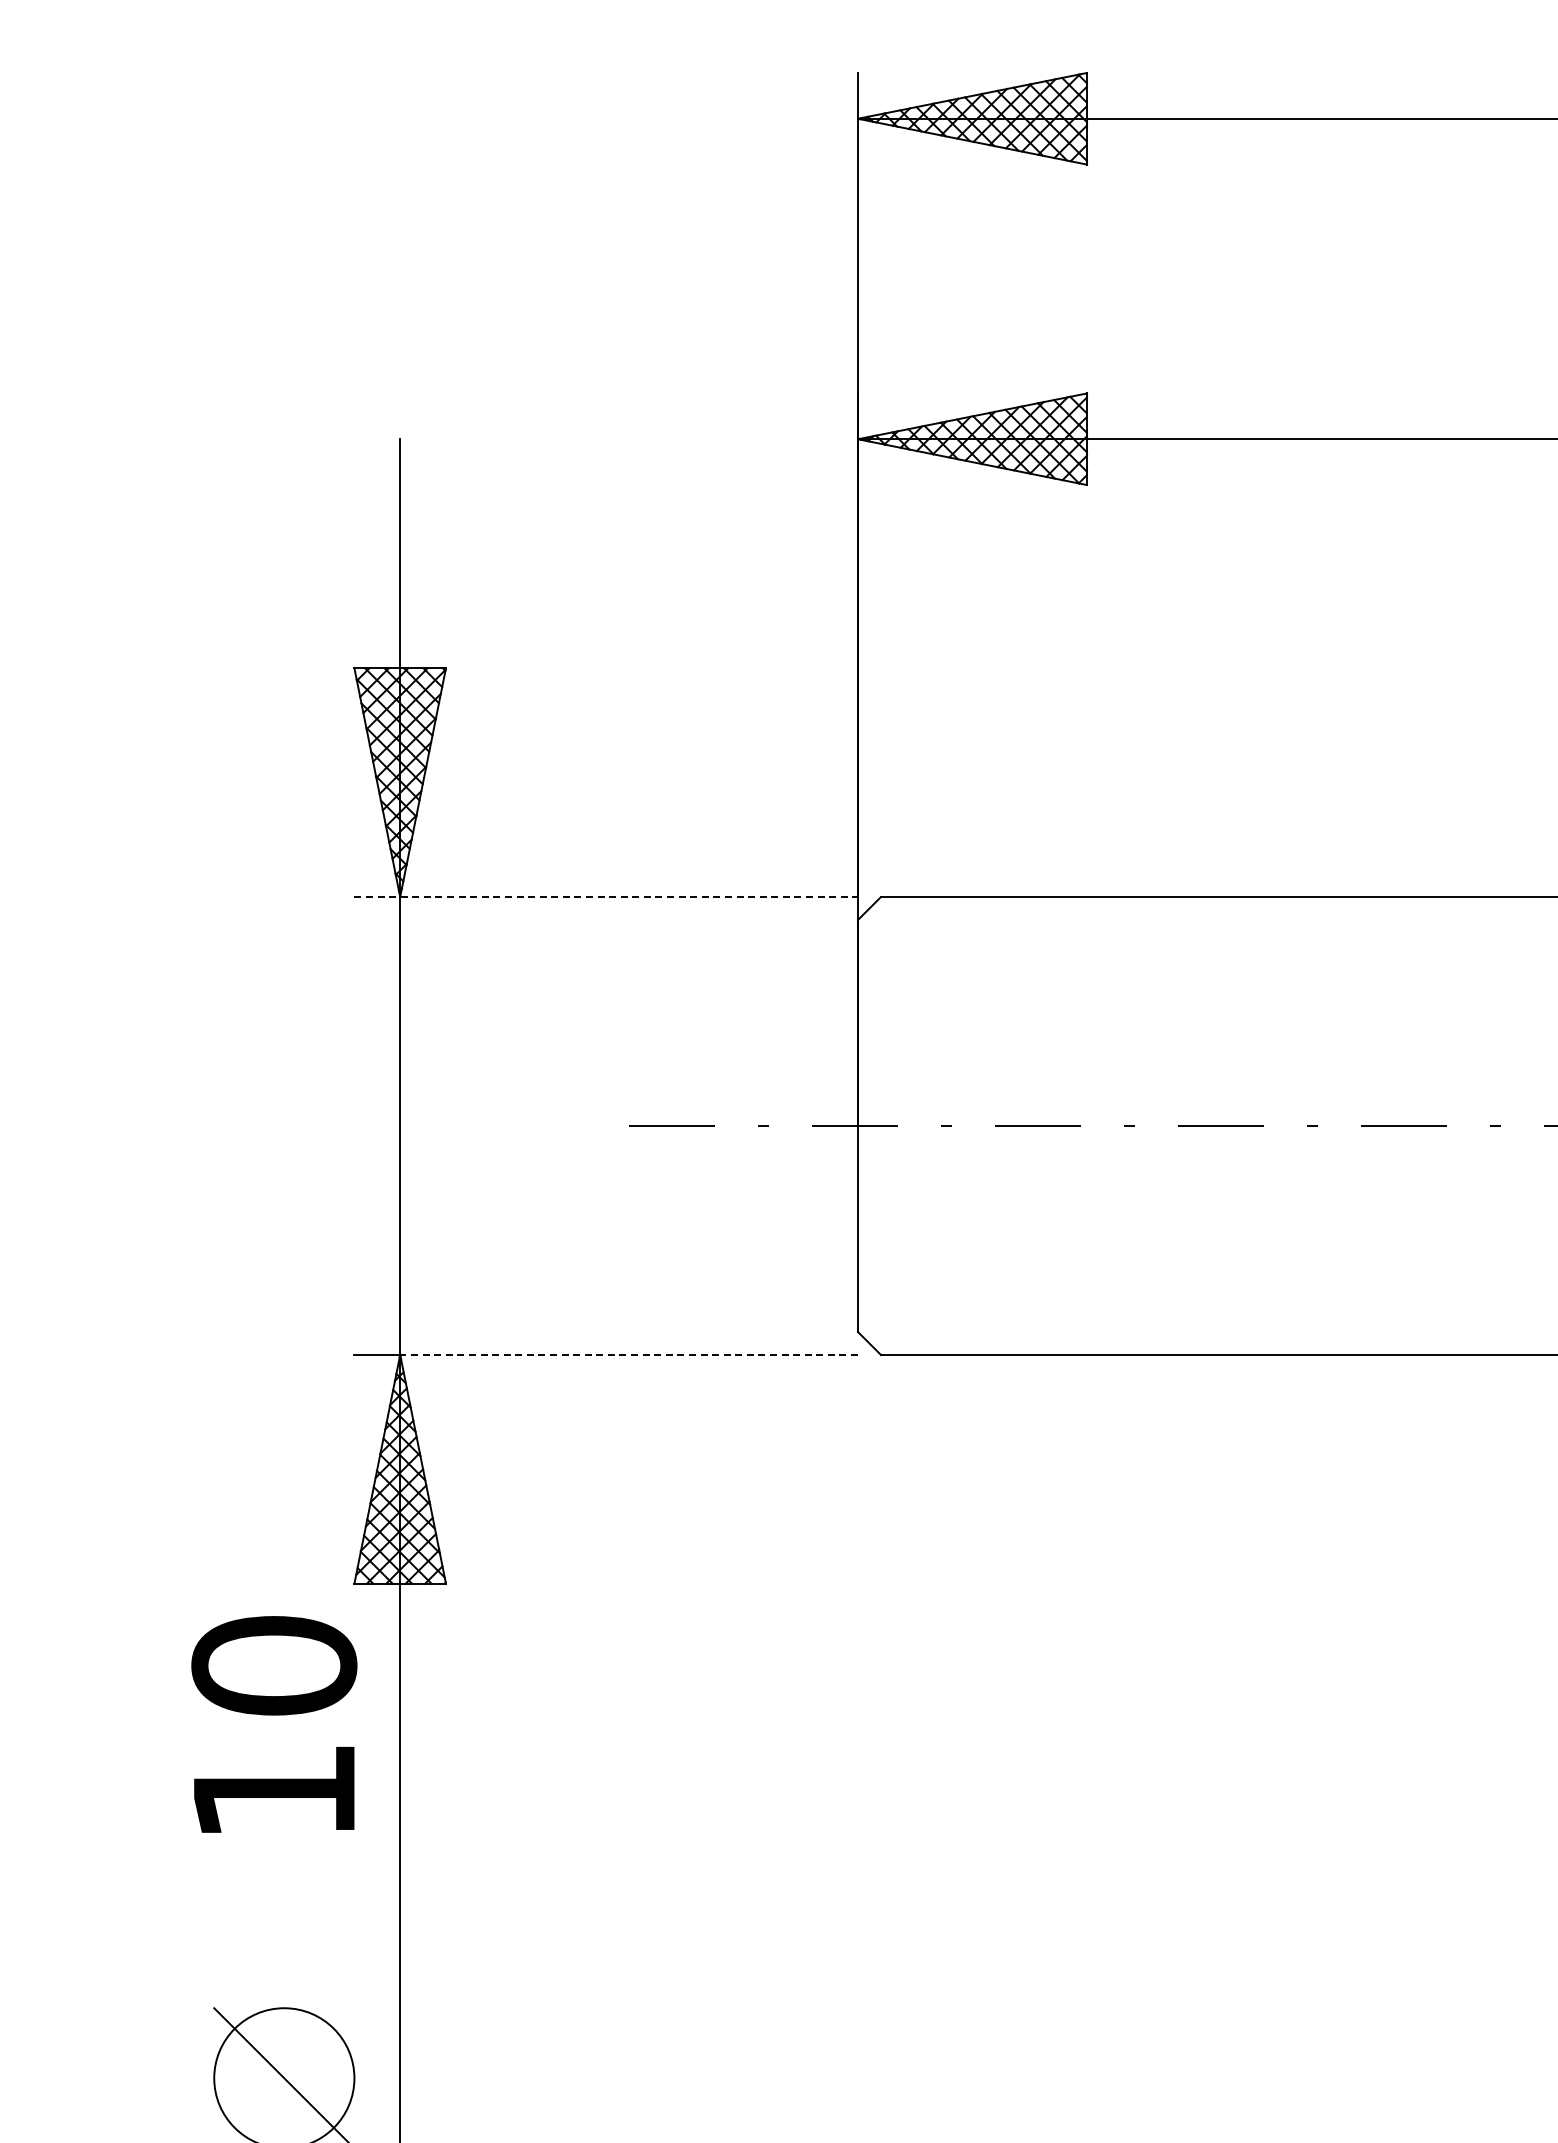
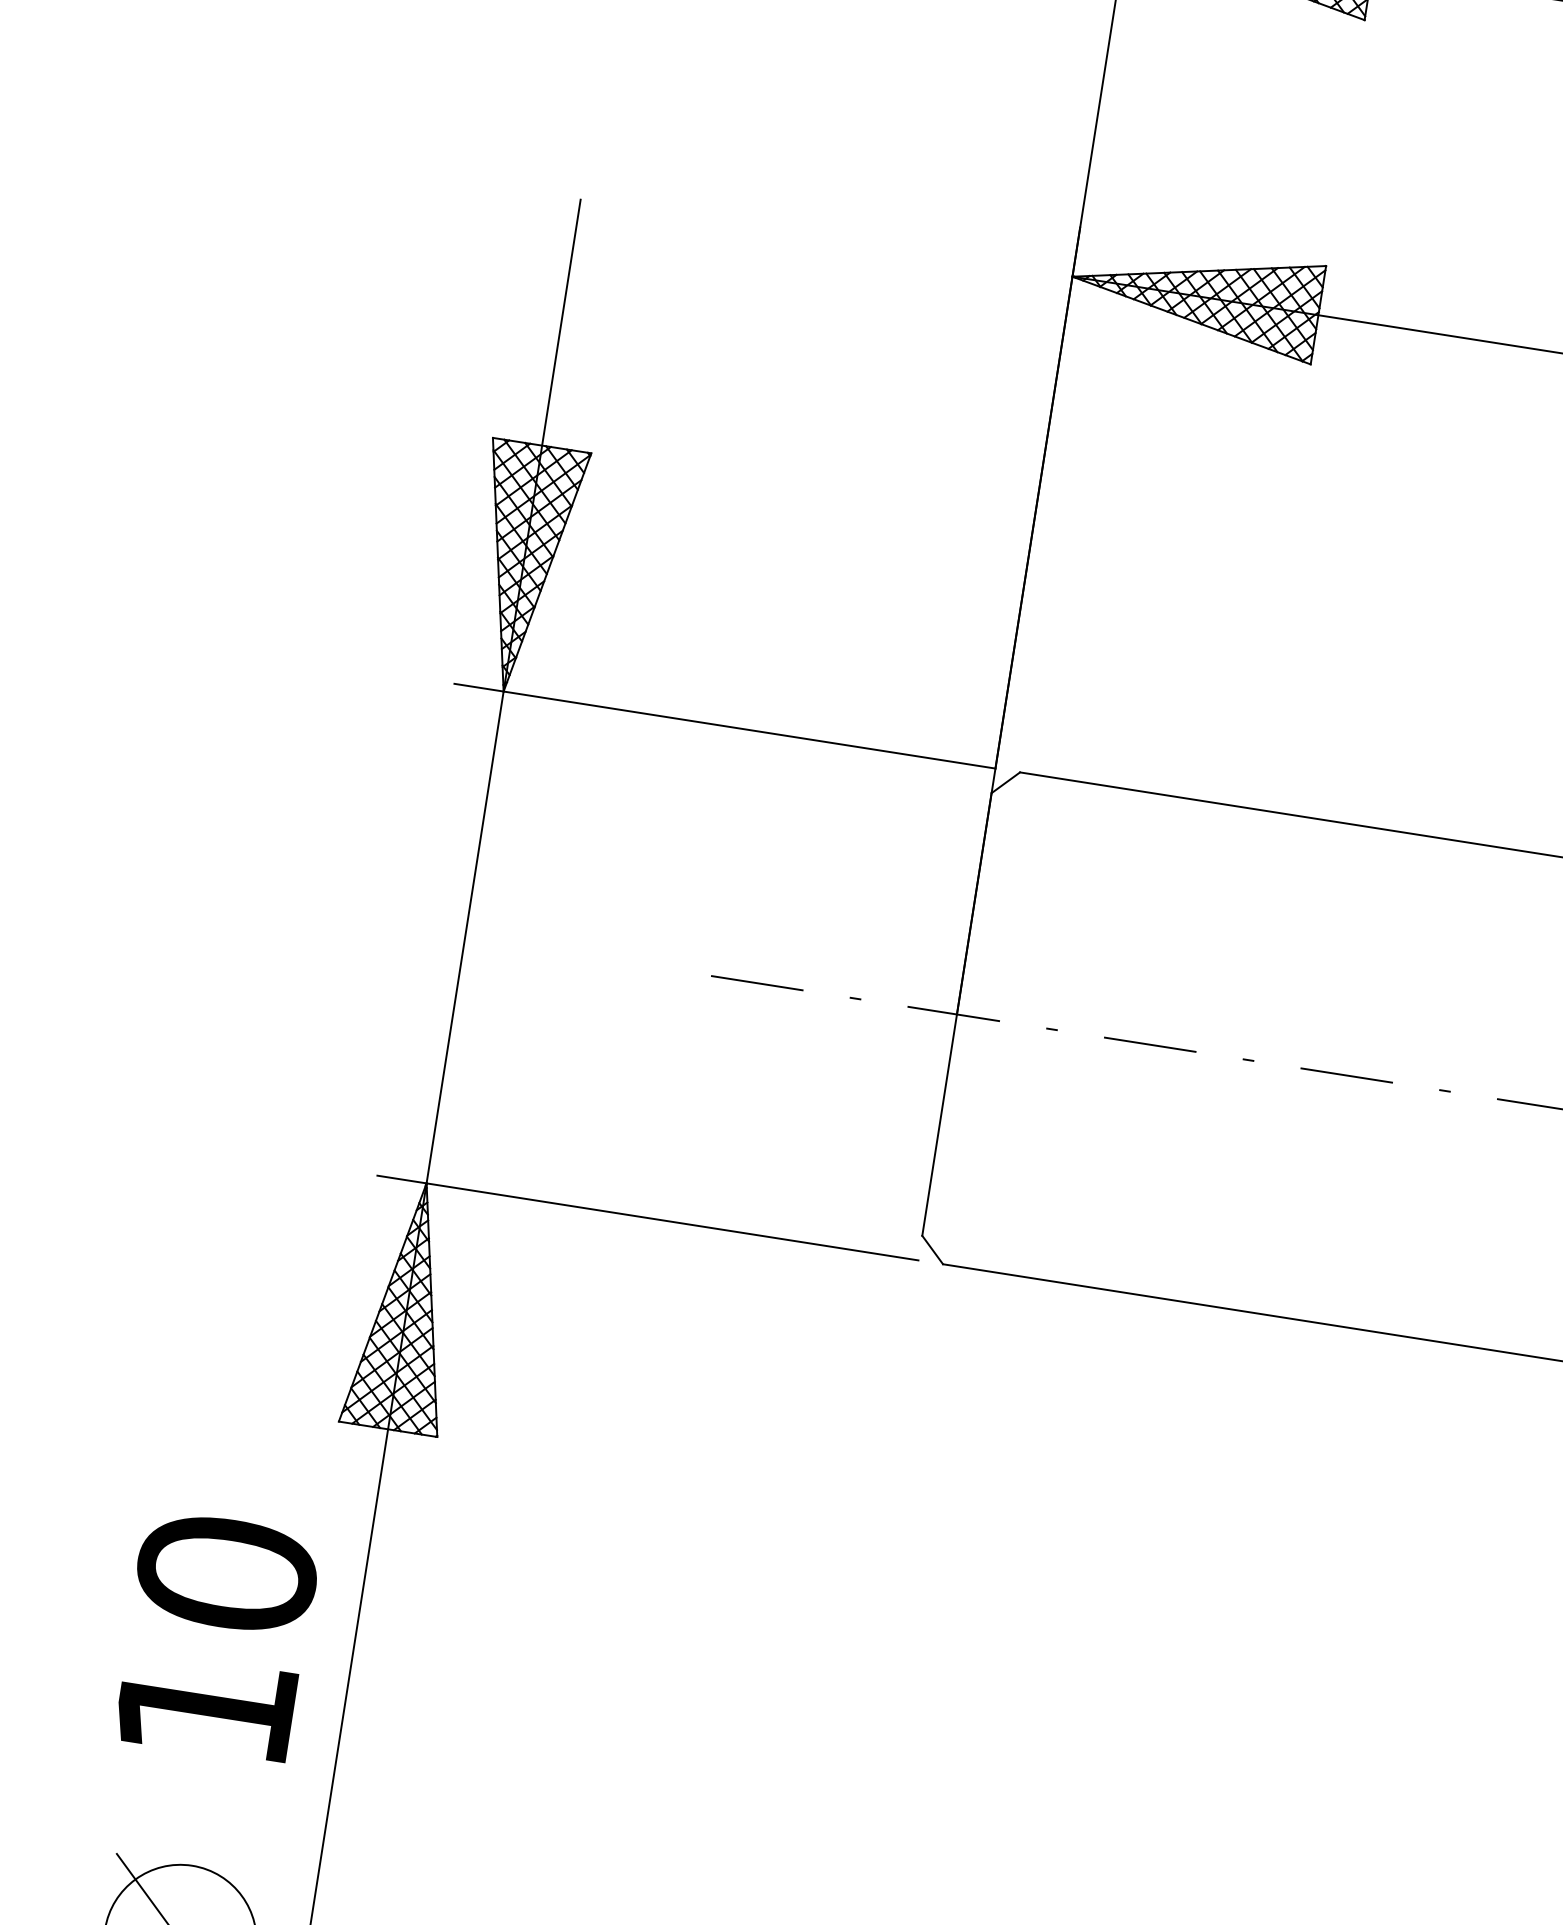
line: (606, 897) -> (725, 726), dashed -> solid
line: (629, 1354) -> (673, 1221), dashed -> solid
text: (274, 1724) -> (217, 1636), moved

